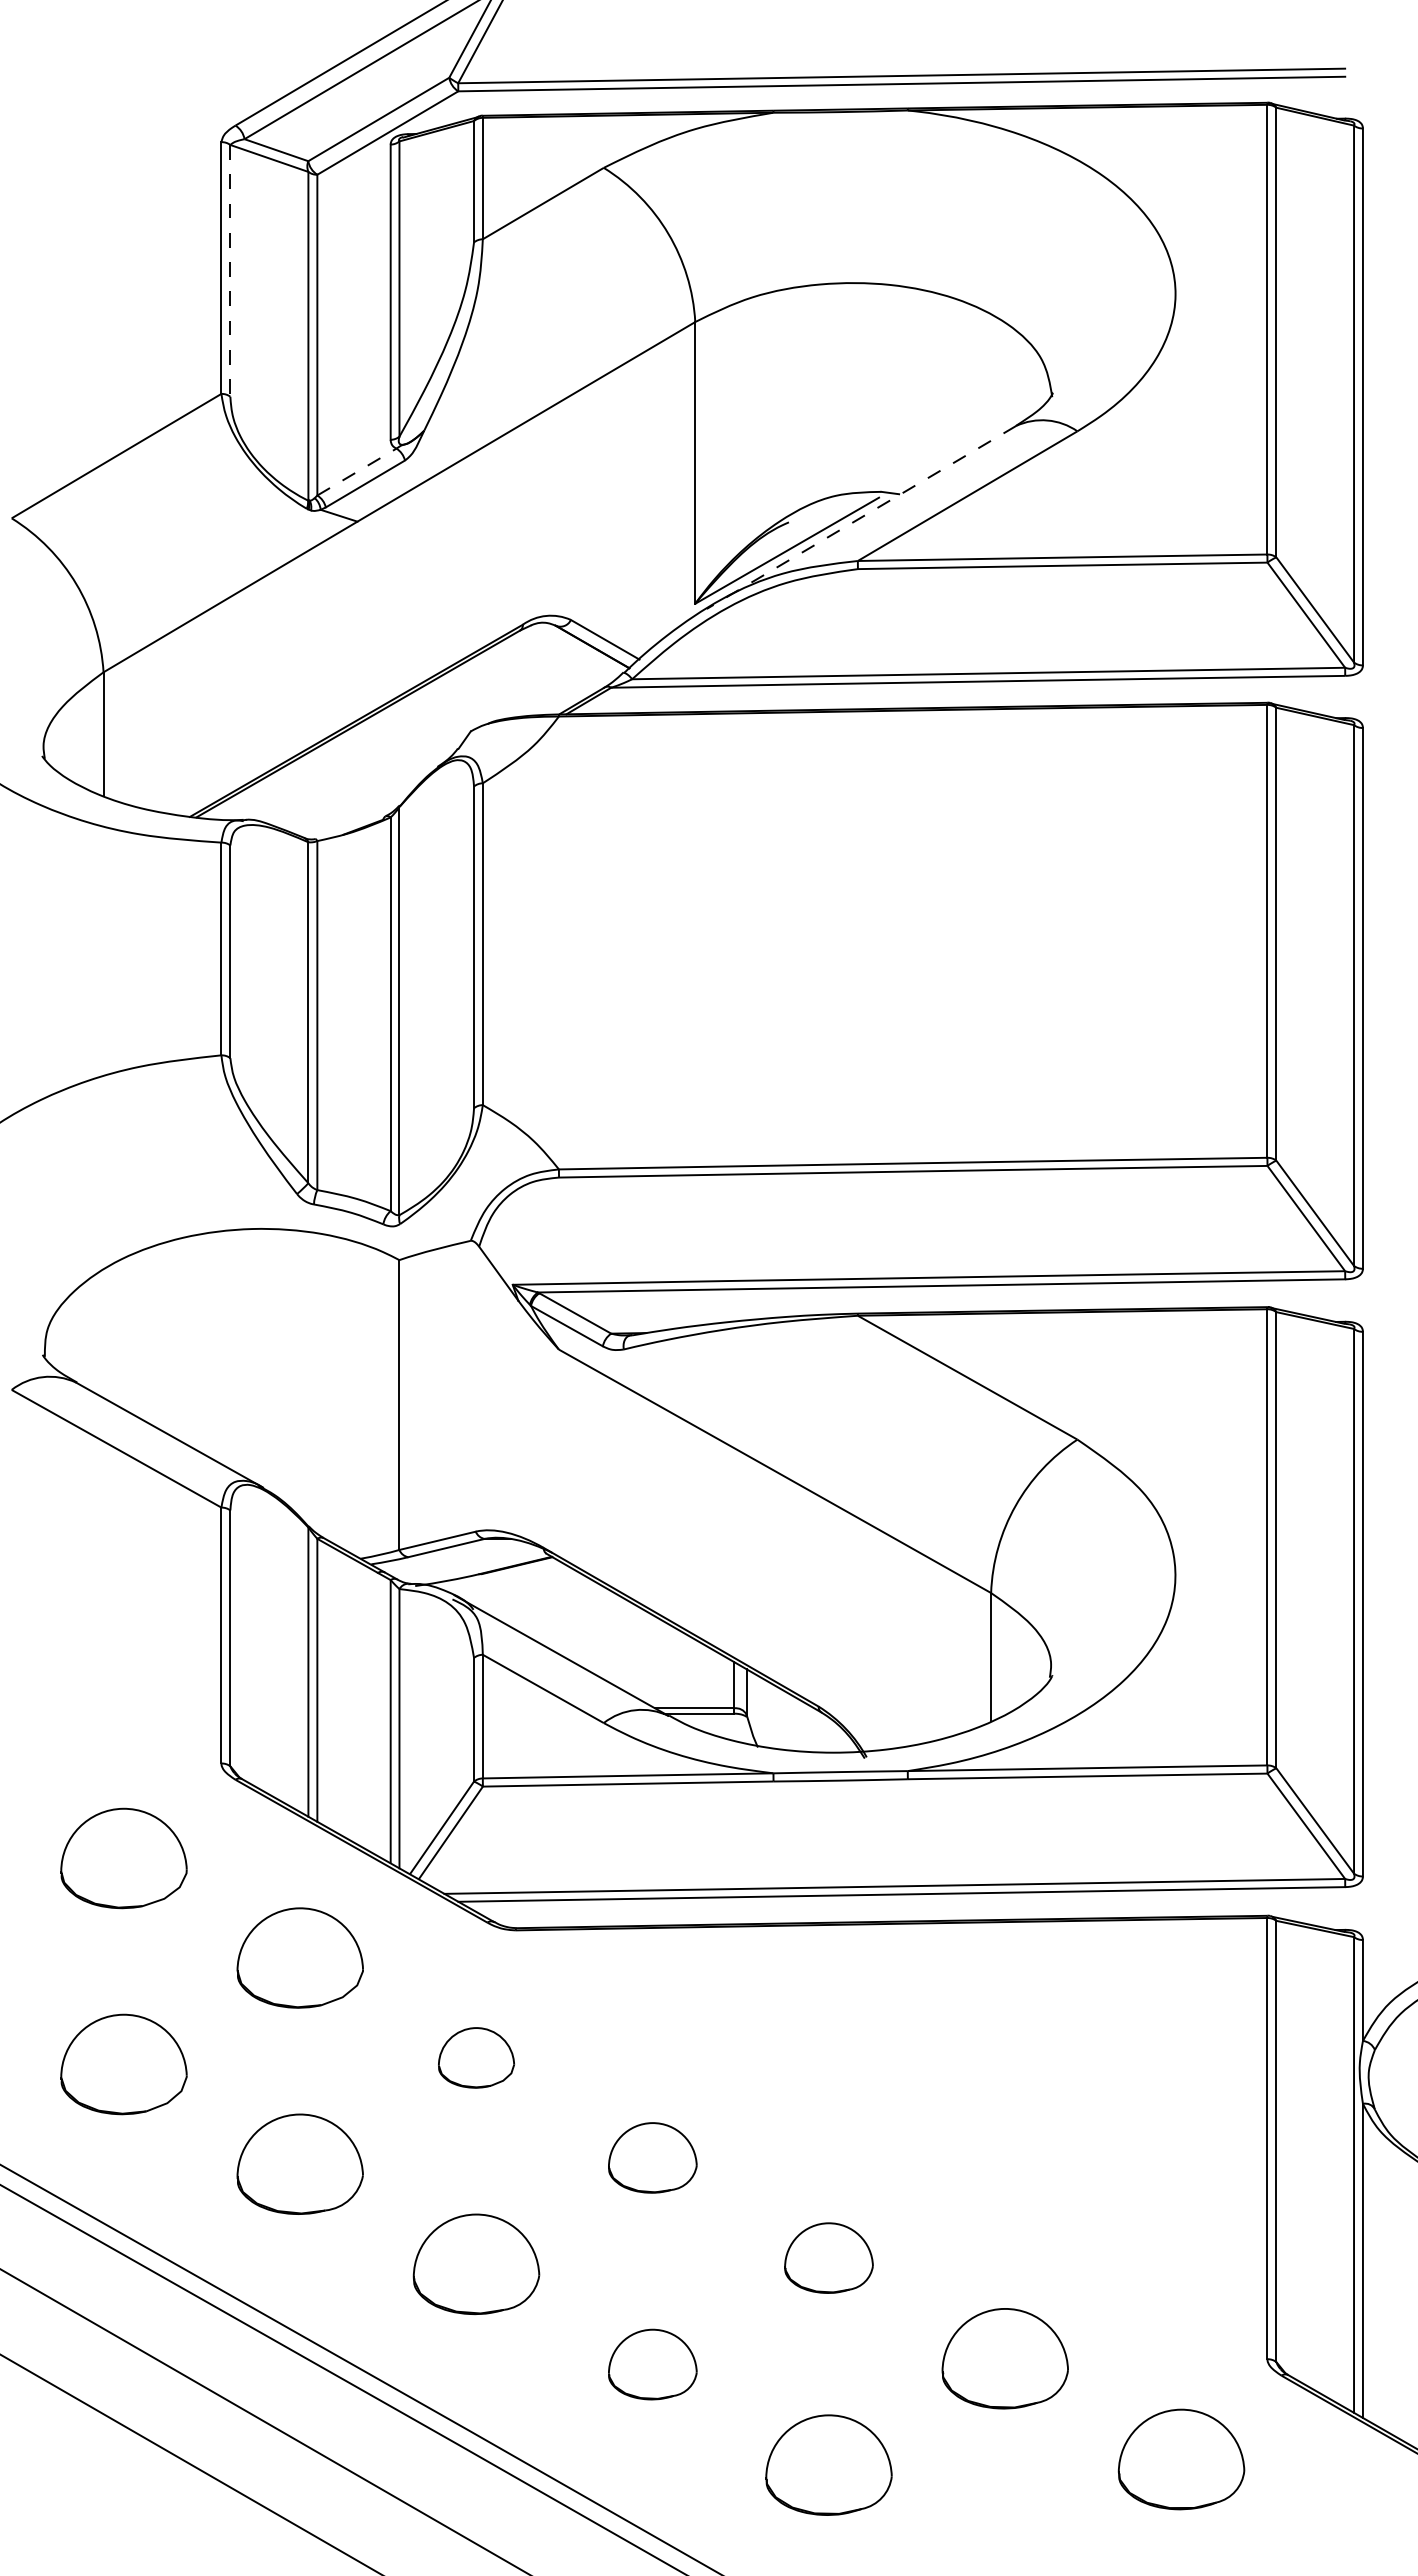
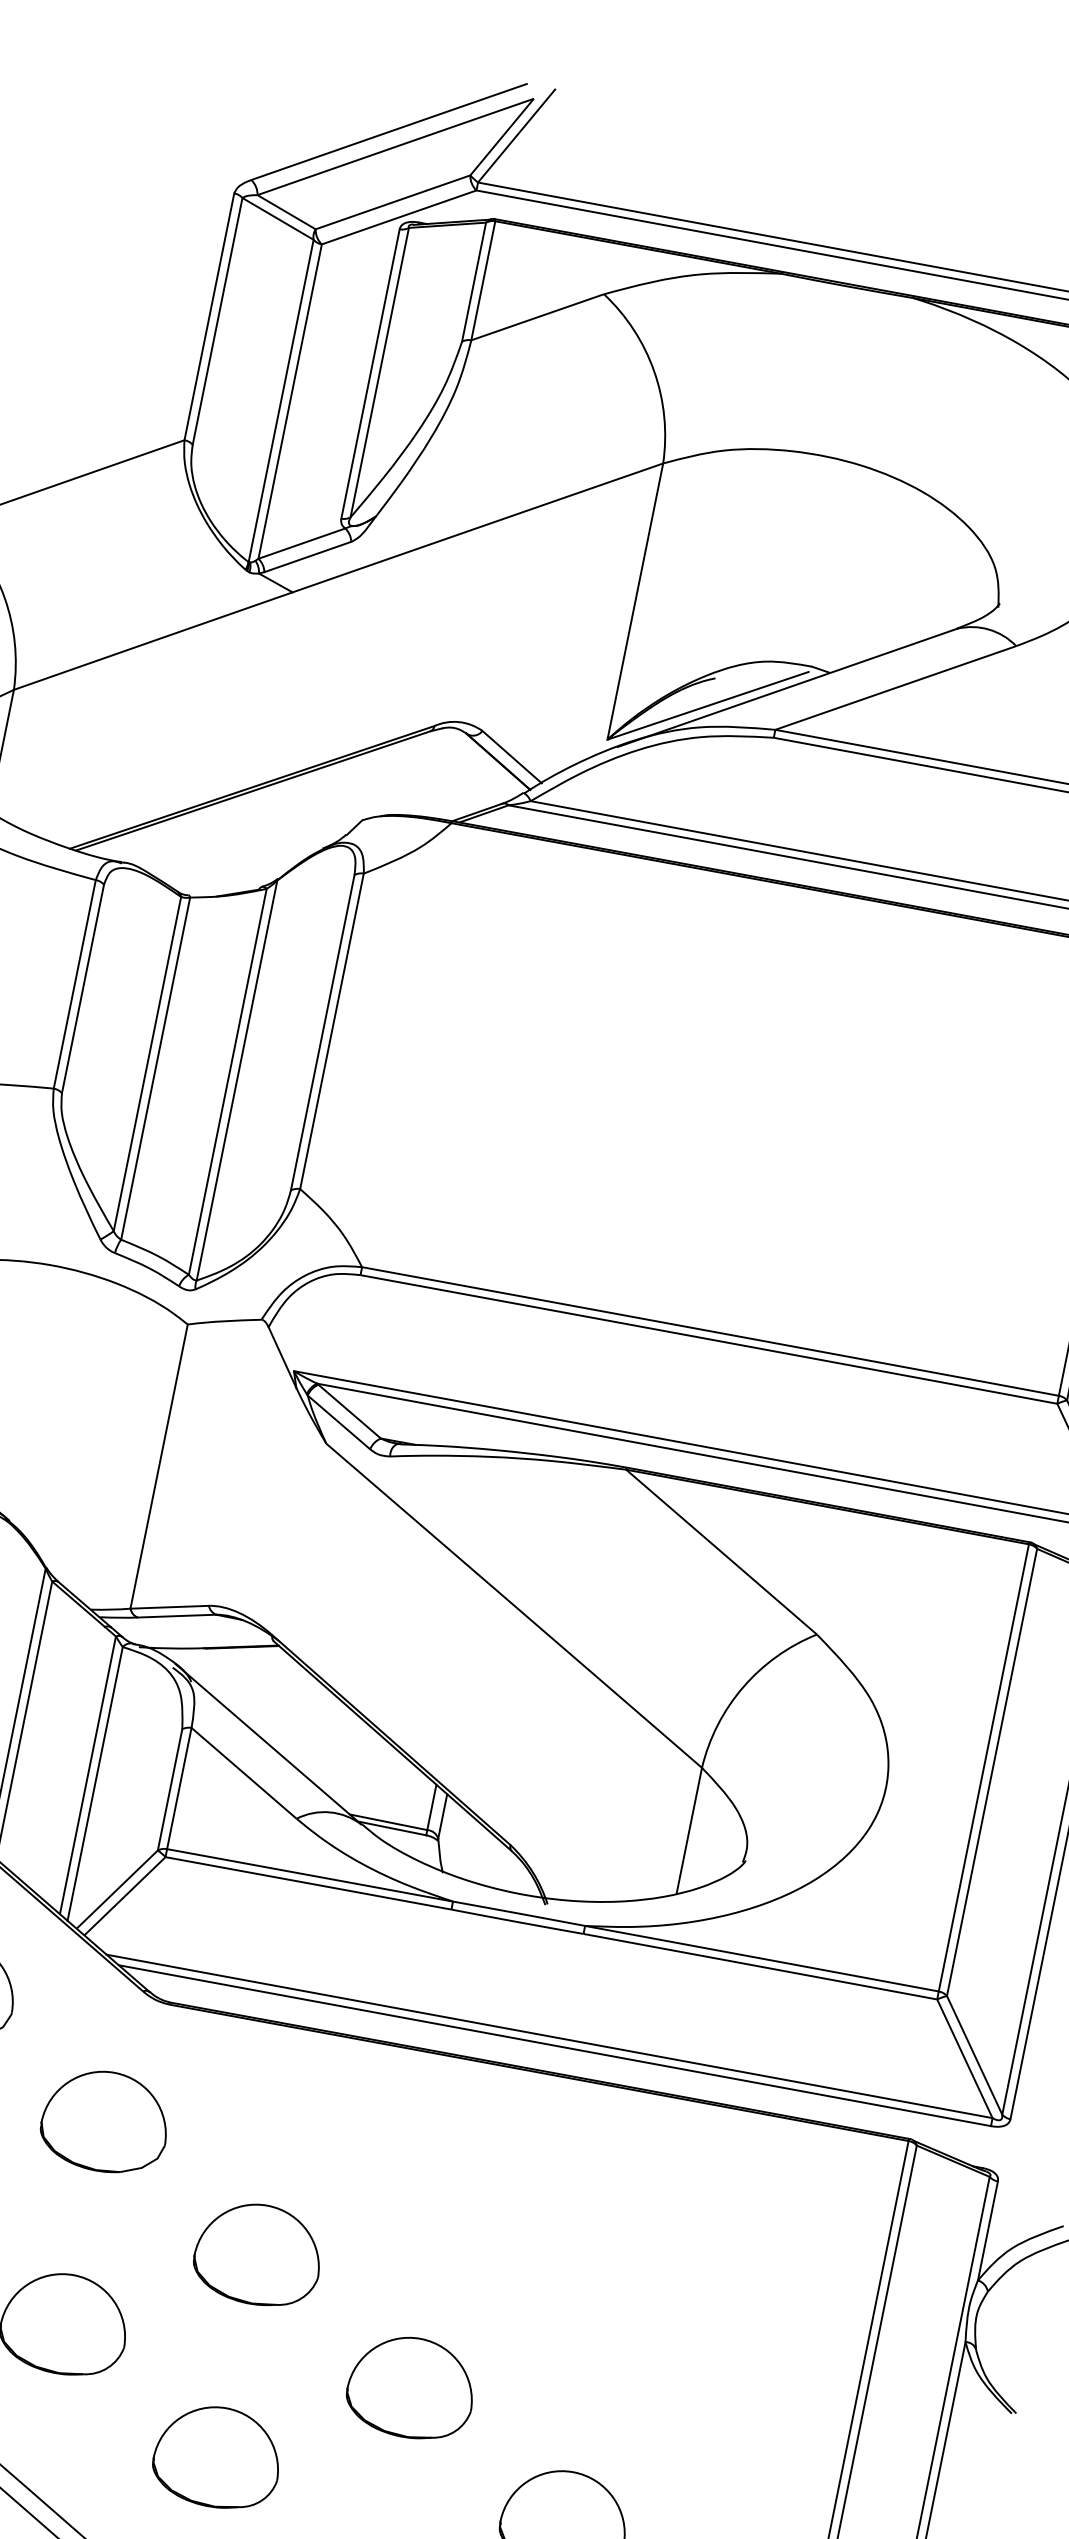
line: (230, 270) -> (217, 321), dashed -> solid
line: (356, 472) -> (301, 543), dashed -> solid
line: (861, 517) -> (787, 687), dashed -> solid
part: (476, 2057) -> (105, 2121), size x1.67
part: (652, 2157) -> (258, 2254), size x1.43
part: (828, 2257) -> (411, 2387), size x1.43
part: (652, 2364) -> (217, 2457), size x1.43

